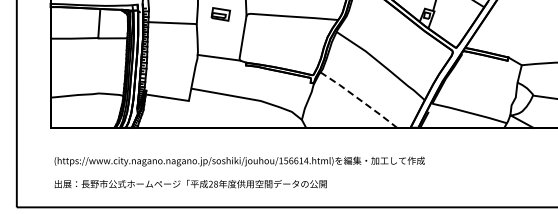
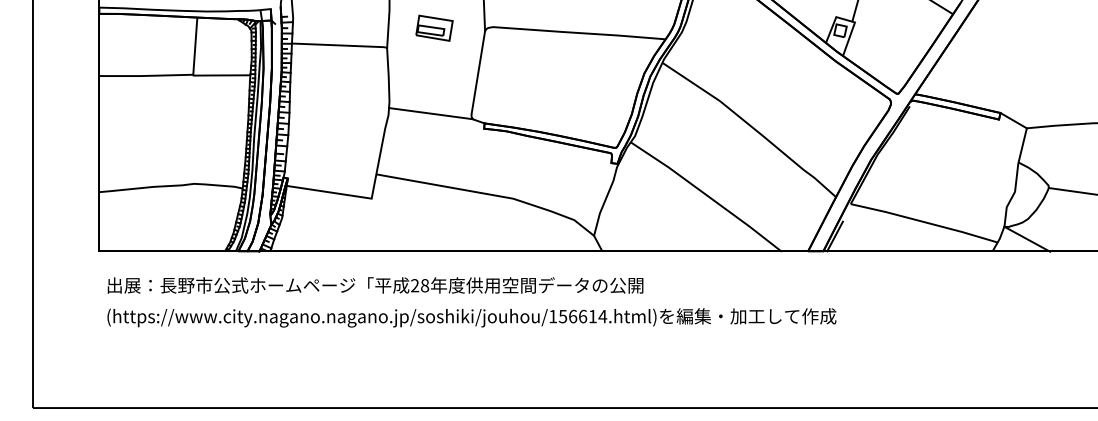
line: (359, 99) -> (707, 195), dashed -> solid
text: (190, 183) -> (374, 284), moved

